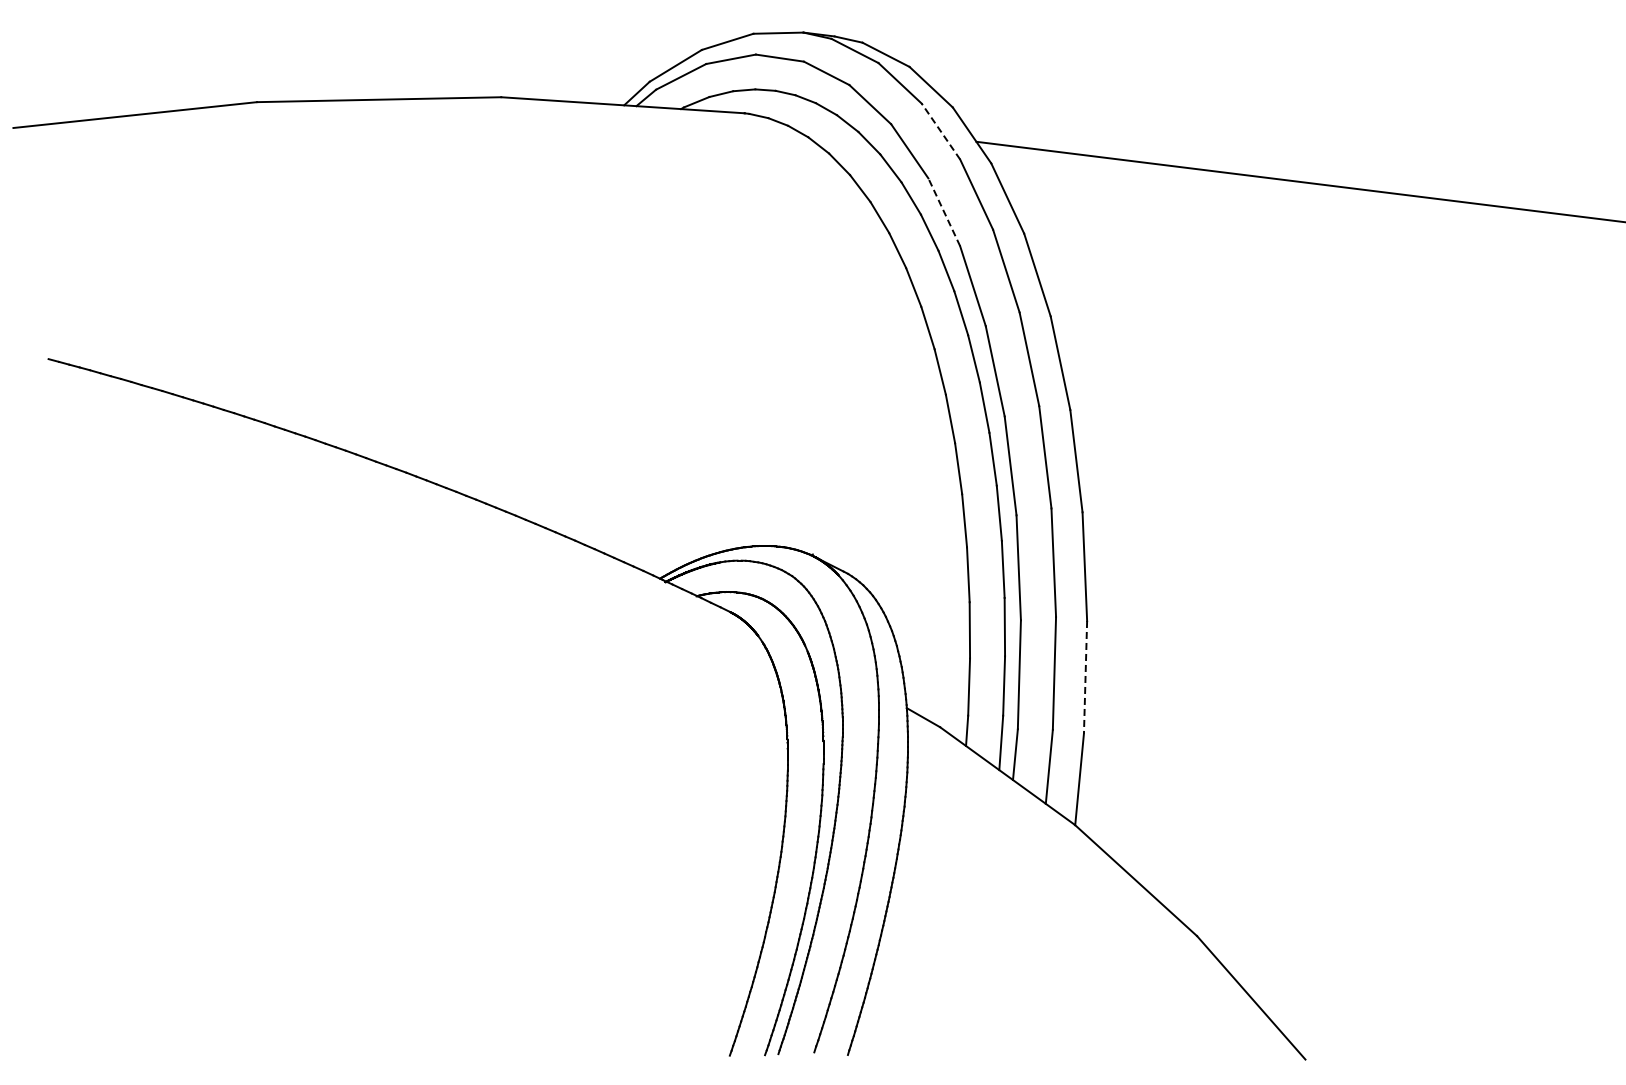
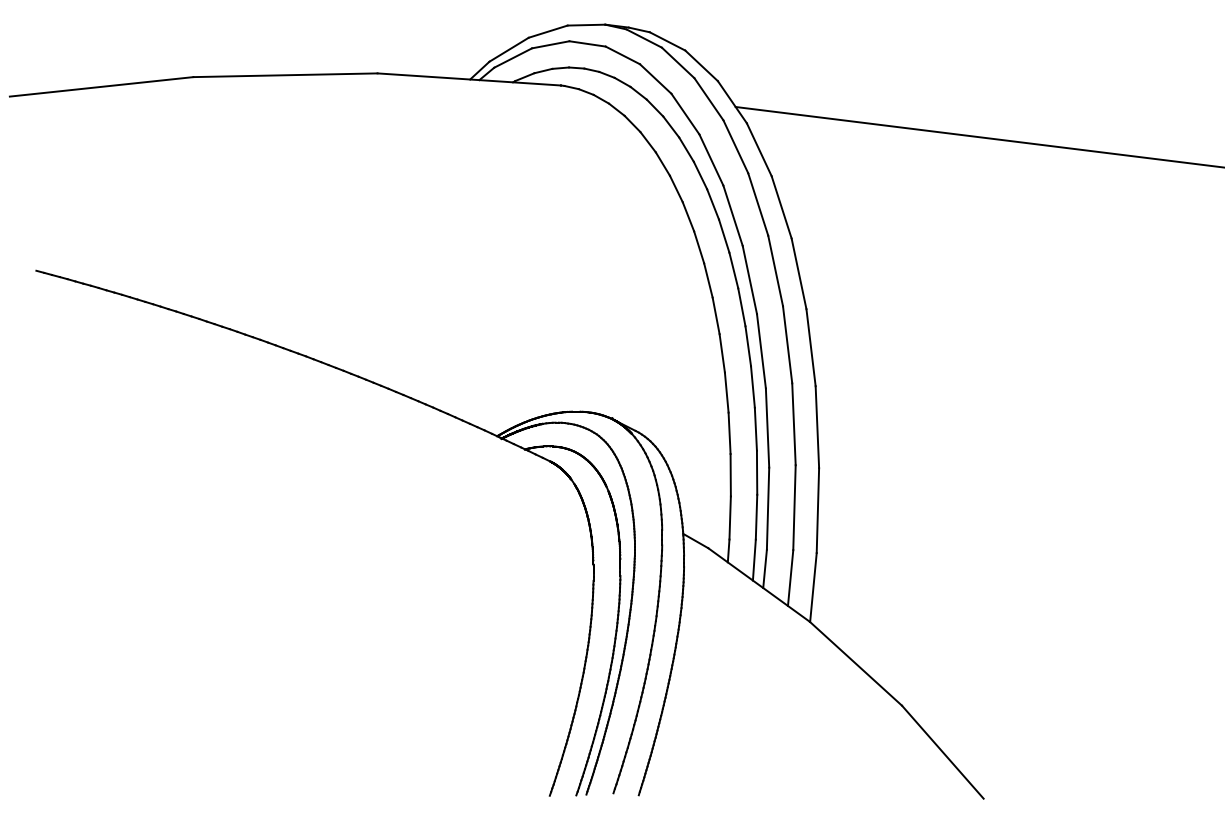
line: (940, 131) -> (708, 99), dashed -> solid
line: (944, 211) -> (711, 159), dashed -> solid
line: (1085, 677) -> (817, 510), dashed -> solid

